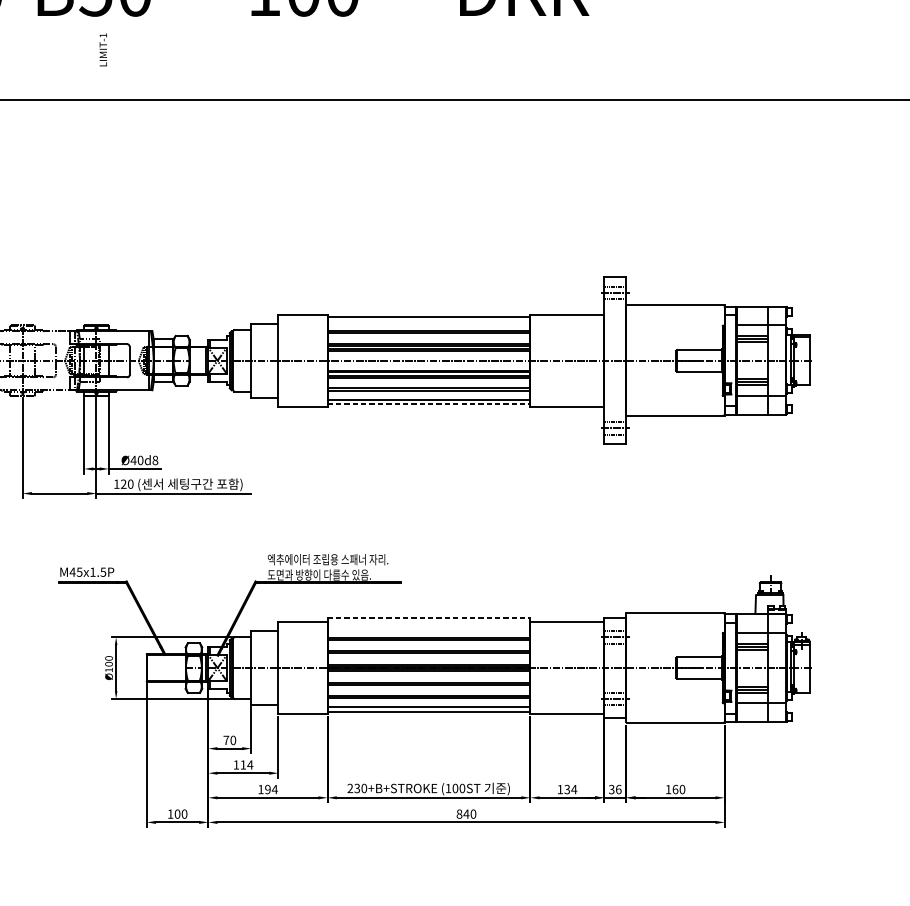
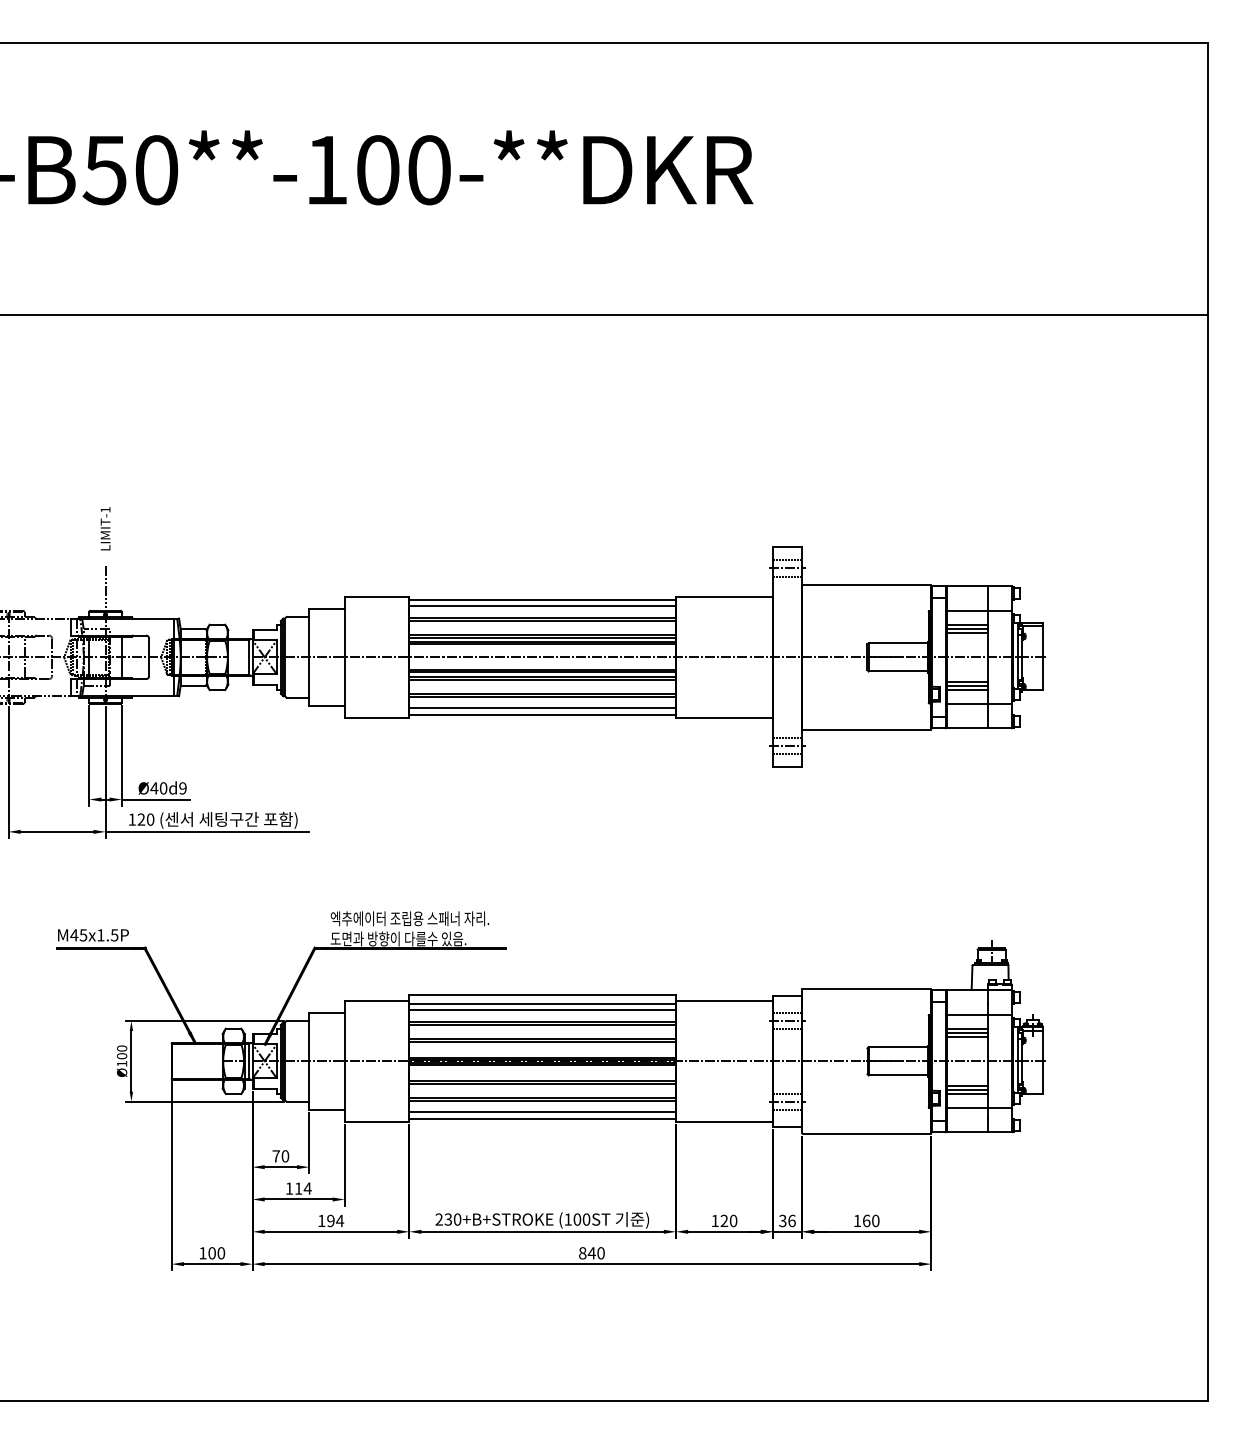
text: (103, 49) -> (105, 528), moved
line: (96, 306) -> (105, 586), added
line: (428, 322) -> (542, 606), added
line: (429, 404) -> (543, 714), dashed -> solid
text: (155, 460) -> (182, 788), Ø40d8 -> Ø40d9
line: (429, 618) -> (543, 995), dashed -> solid
line: (428, 624) -> (542, 1003), added
line: (428, 629) -> (542, 1010), added
text: (570, 789) -> (728, 1220), 134 -> 120

